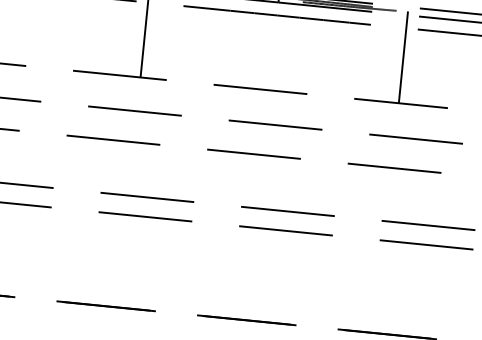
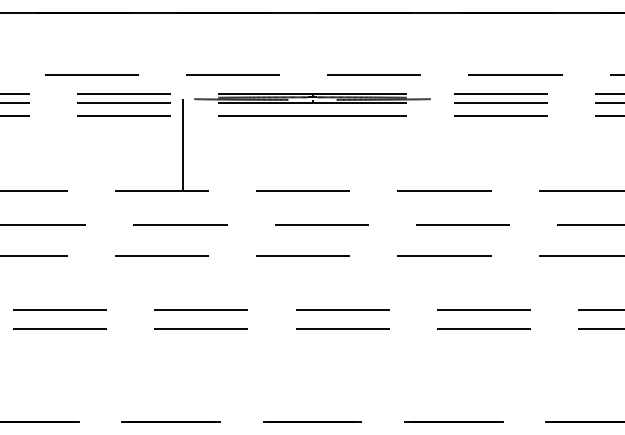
line: (403, 57) -> (442, 144), removed

